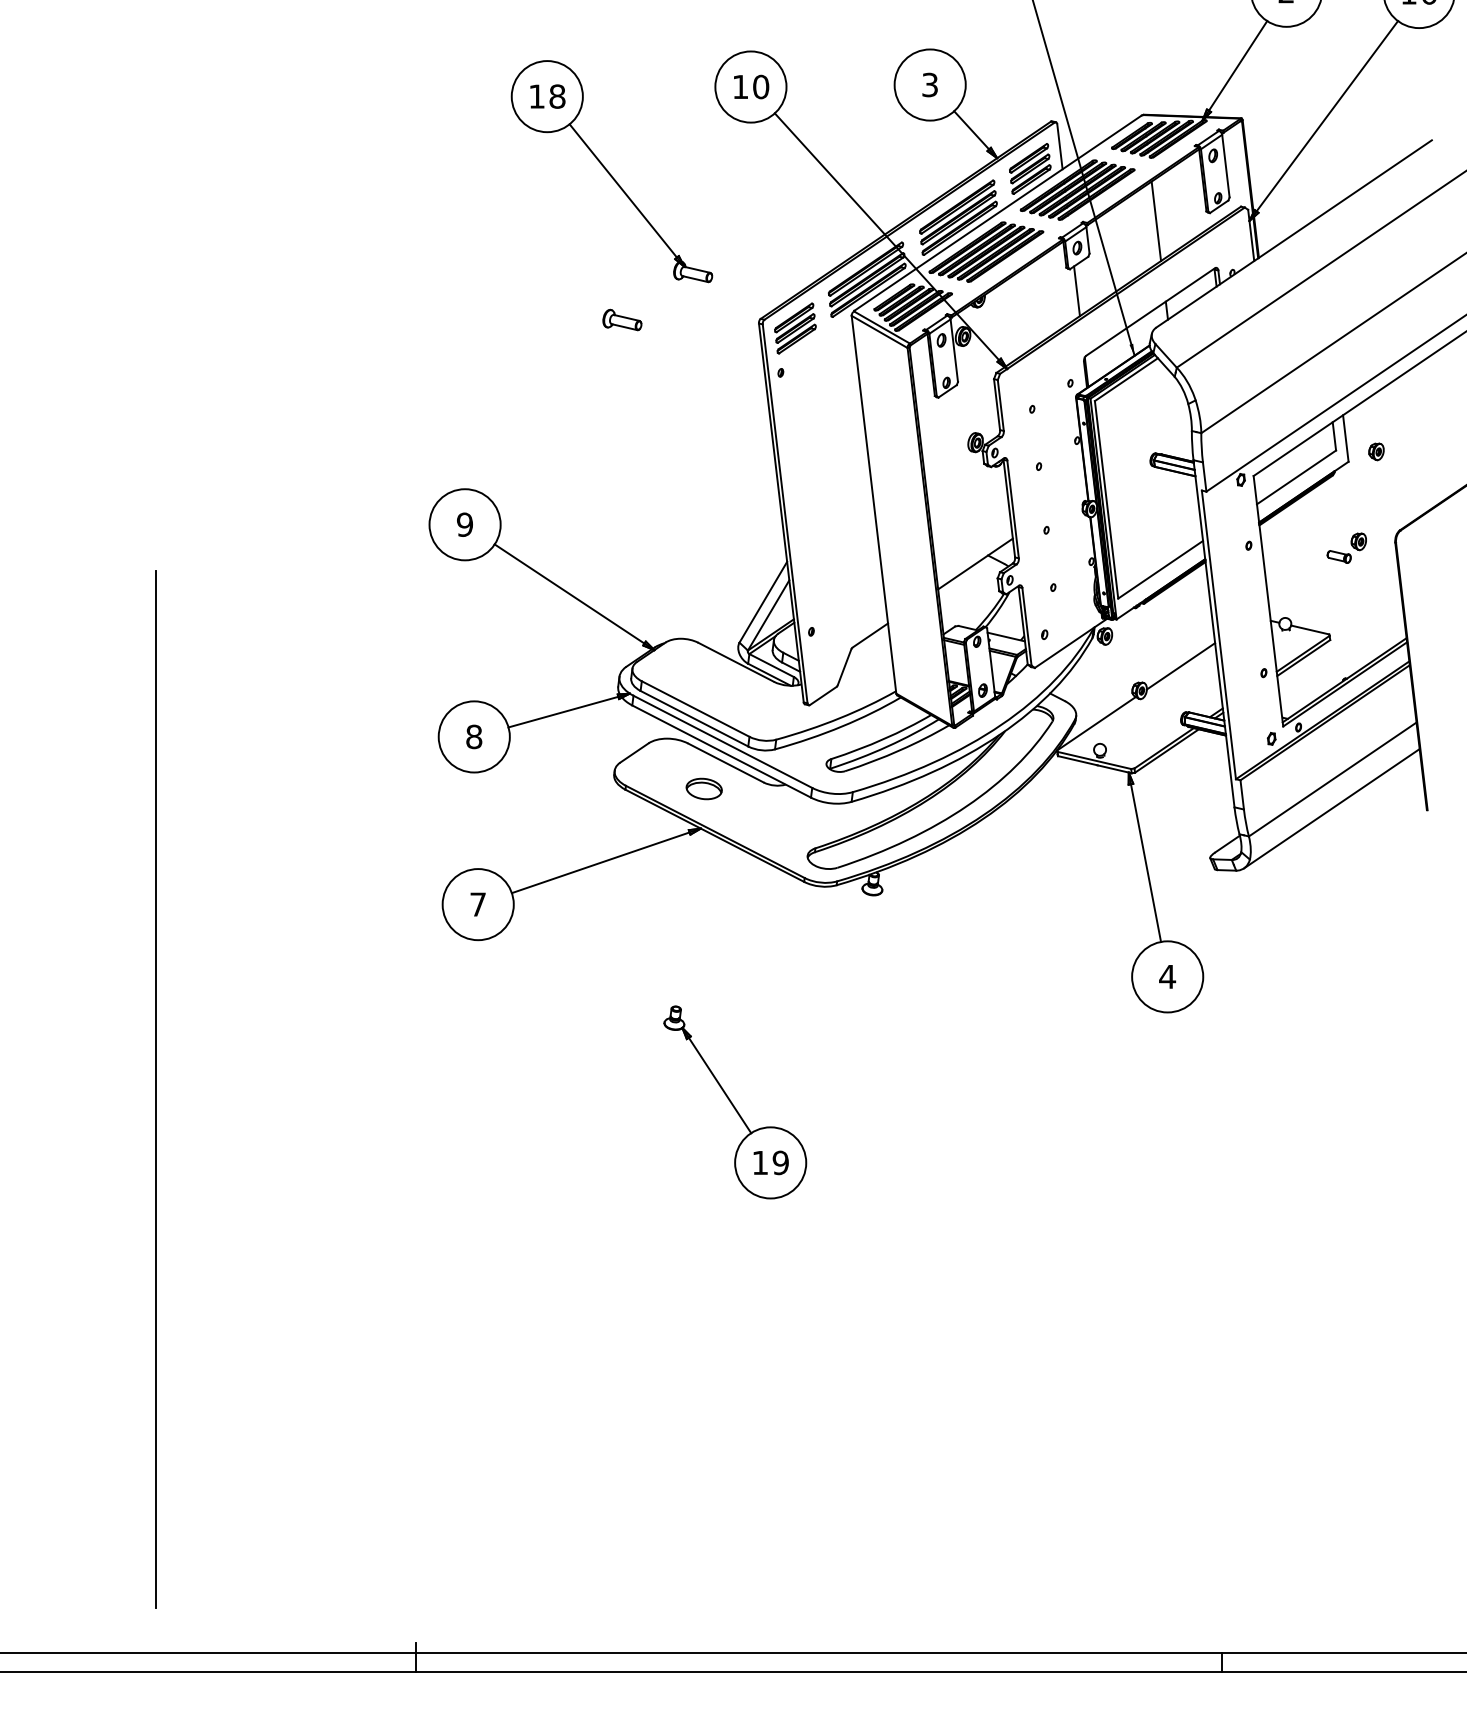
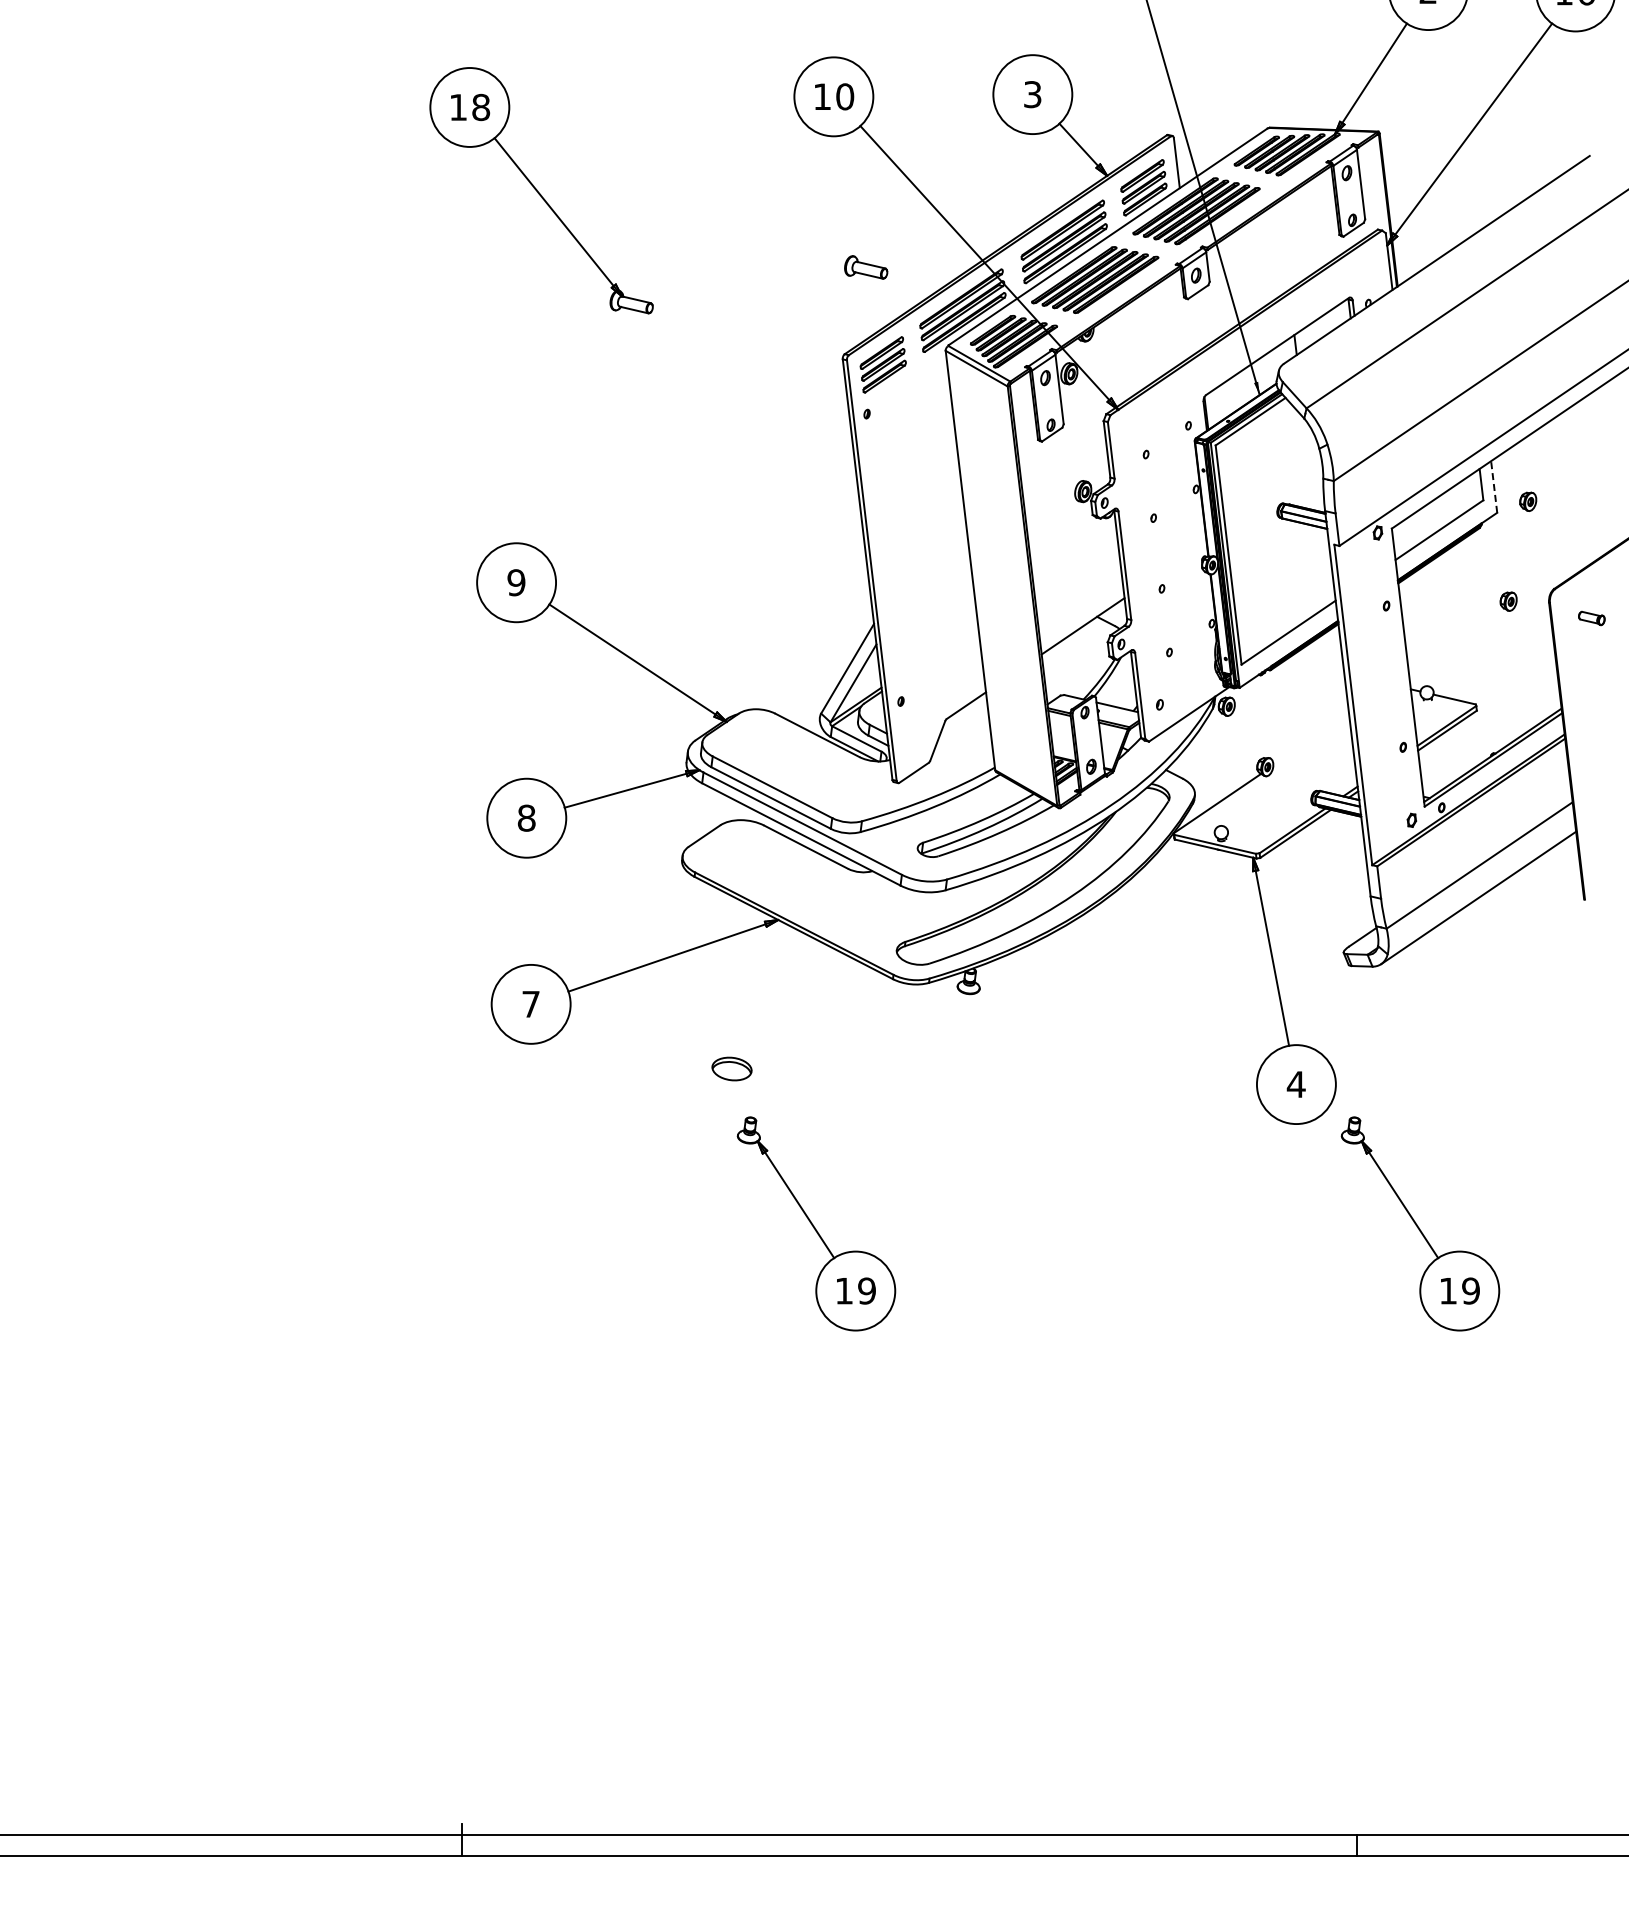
part: (611, 171) -> (541, 190), moved
line: (1156, 220) -> (1283, 245), removed
line: (1076, 291) -> (1195, 323), removed
part: (622, 320) -> (866, 267), moved
line: (1346, 438) -> (1494, 486), solid -> dashed
part: (1338, 556) -> (1591, 618), moved
line: (1181, 666) -> (1311, 739), removed
part: (703, 788) -> (731, 1068), moved
line: (156, 1089) -> (173, 1209), removed
part: (1279, 1102) -> (1420, 1223), added

